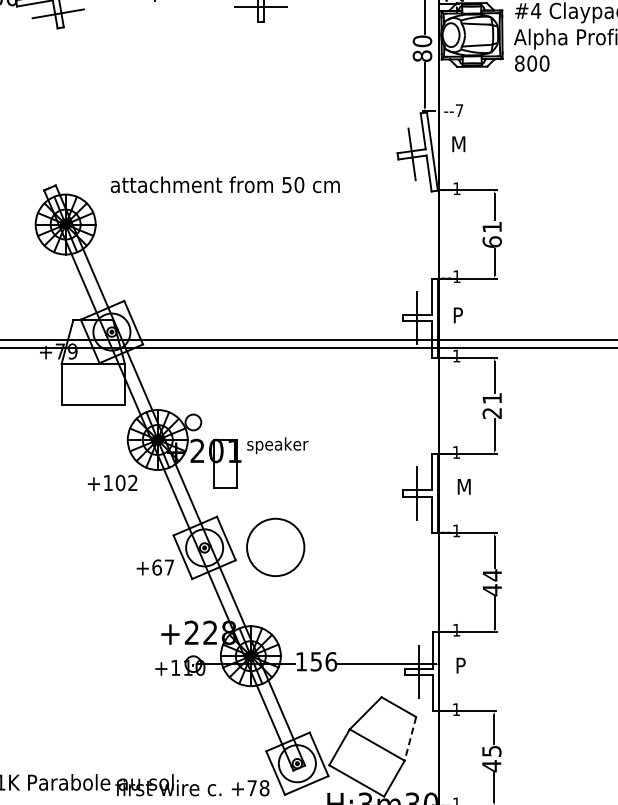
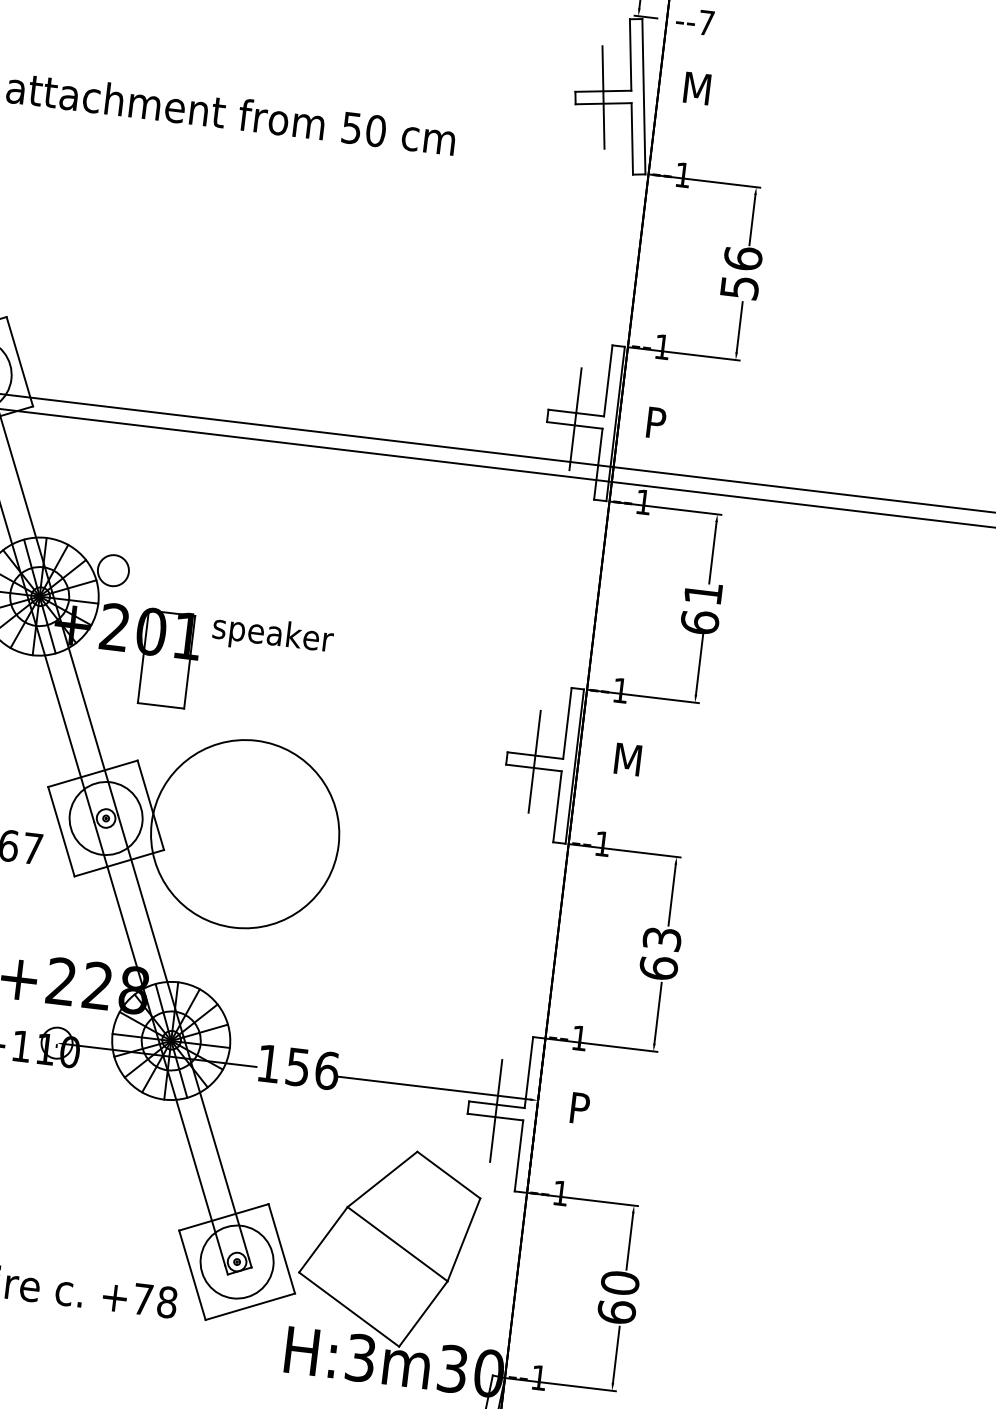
text: (491, 234) -> (740, 272), 61 -> 56
text: (492, 413) -> (700, 622), 21 -> 61
circle: (275, 547) -> (244, 834), size x1.67
text: (492, 582) -> (660, 953), 44 -> 63
line: (410, 738) -> (464, 1239), dashed -> solid
text: (491, 758) -> (617, 1297), 45 -> 60

